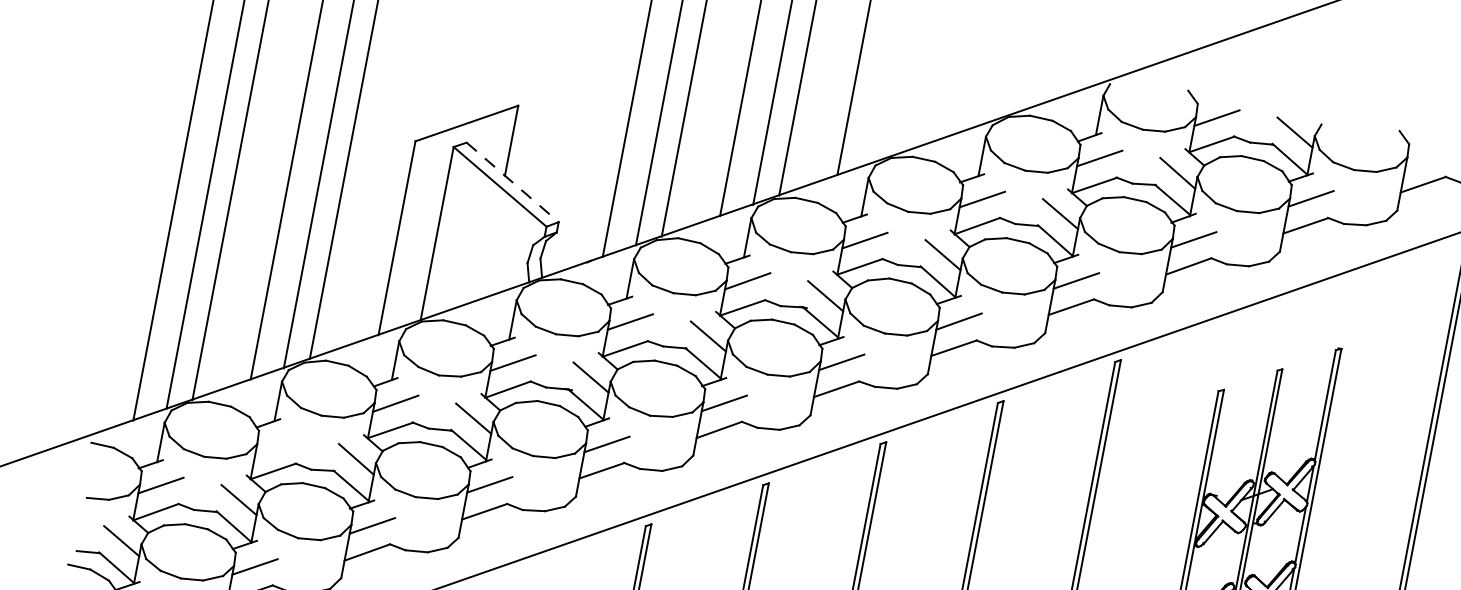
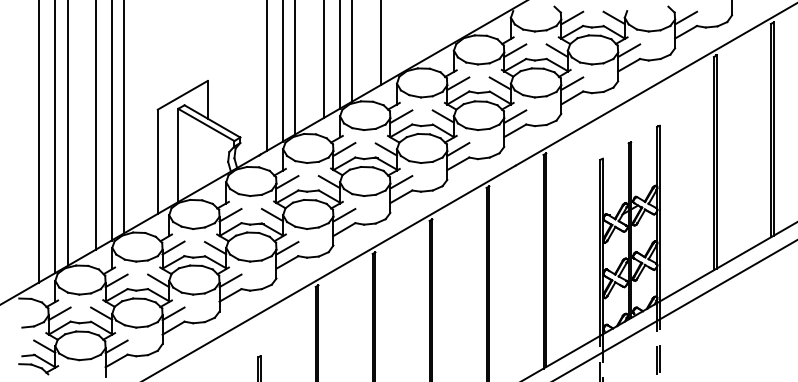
line: (1429, 157) -> (686, 17), added
line: (512, 182) -> (212, 121), dashed -> solid
line: (278, 443) -> (116, 280), added

